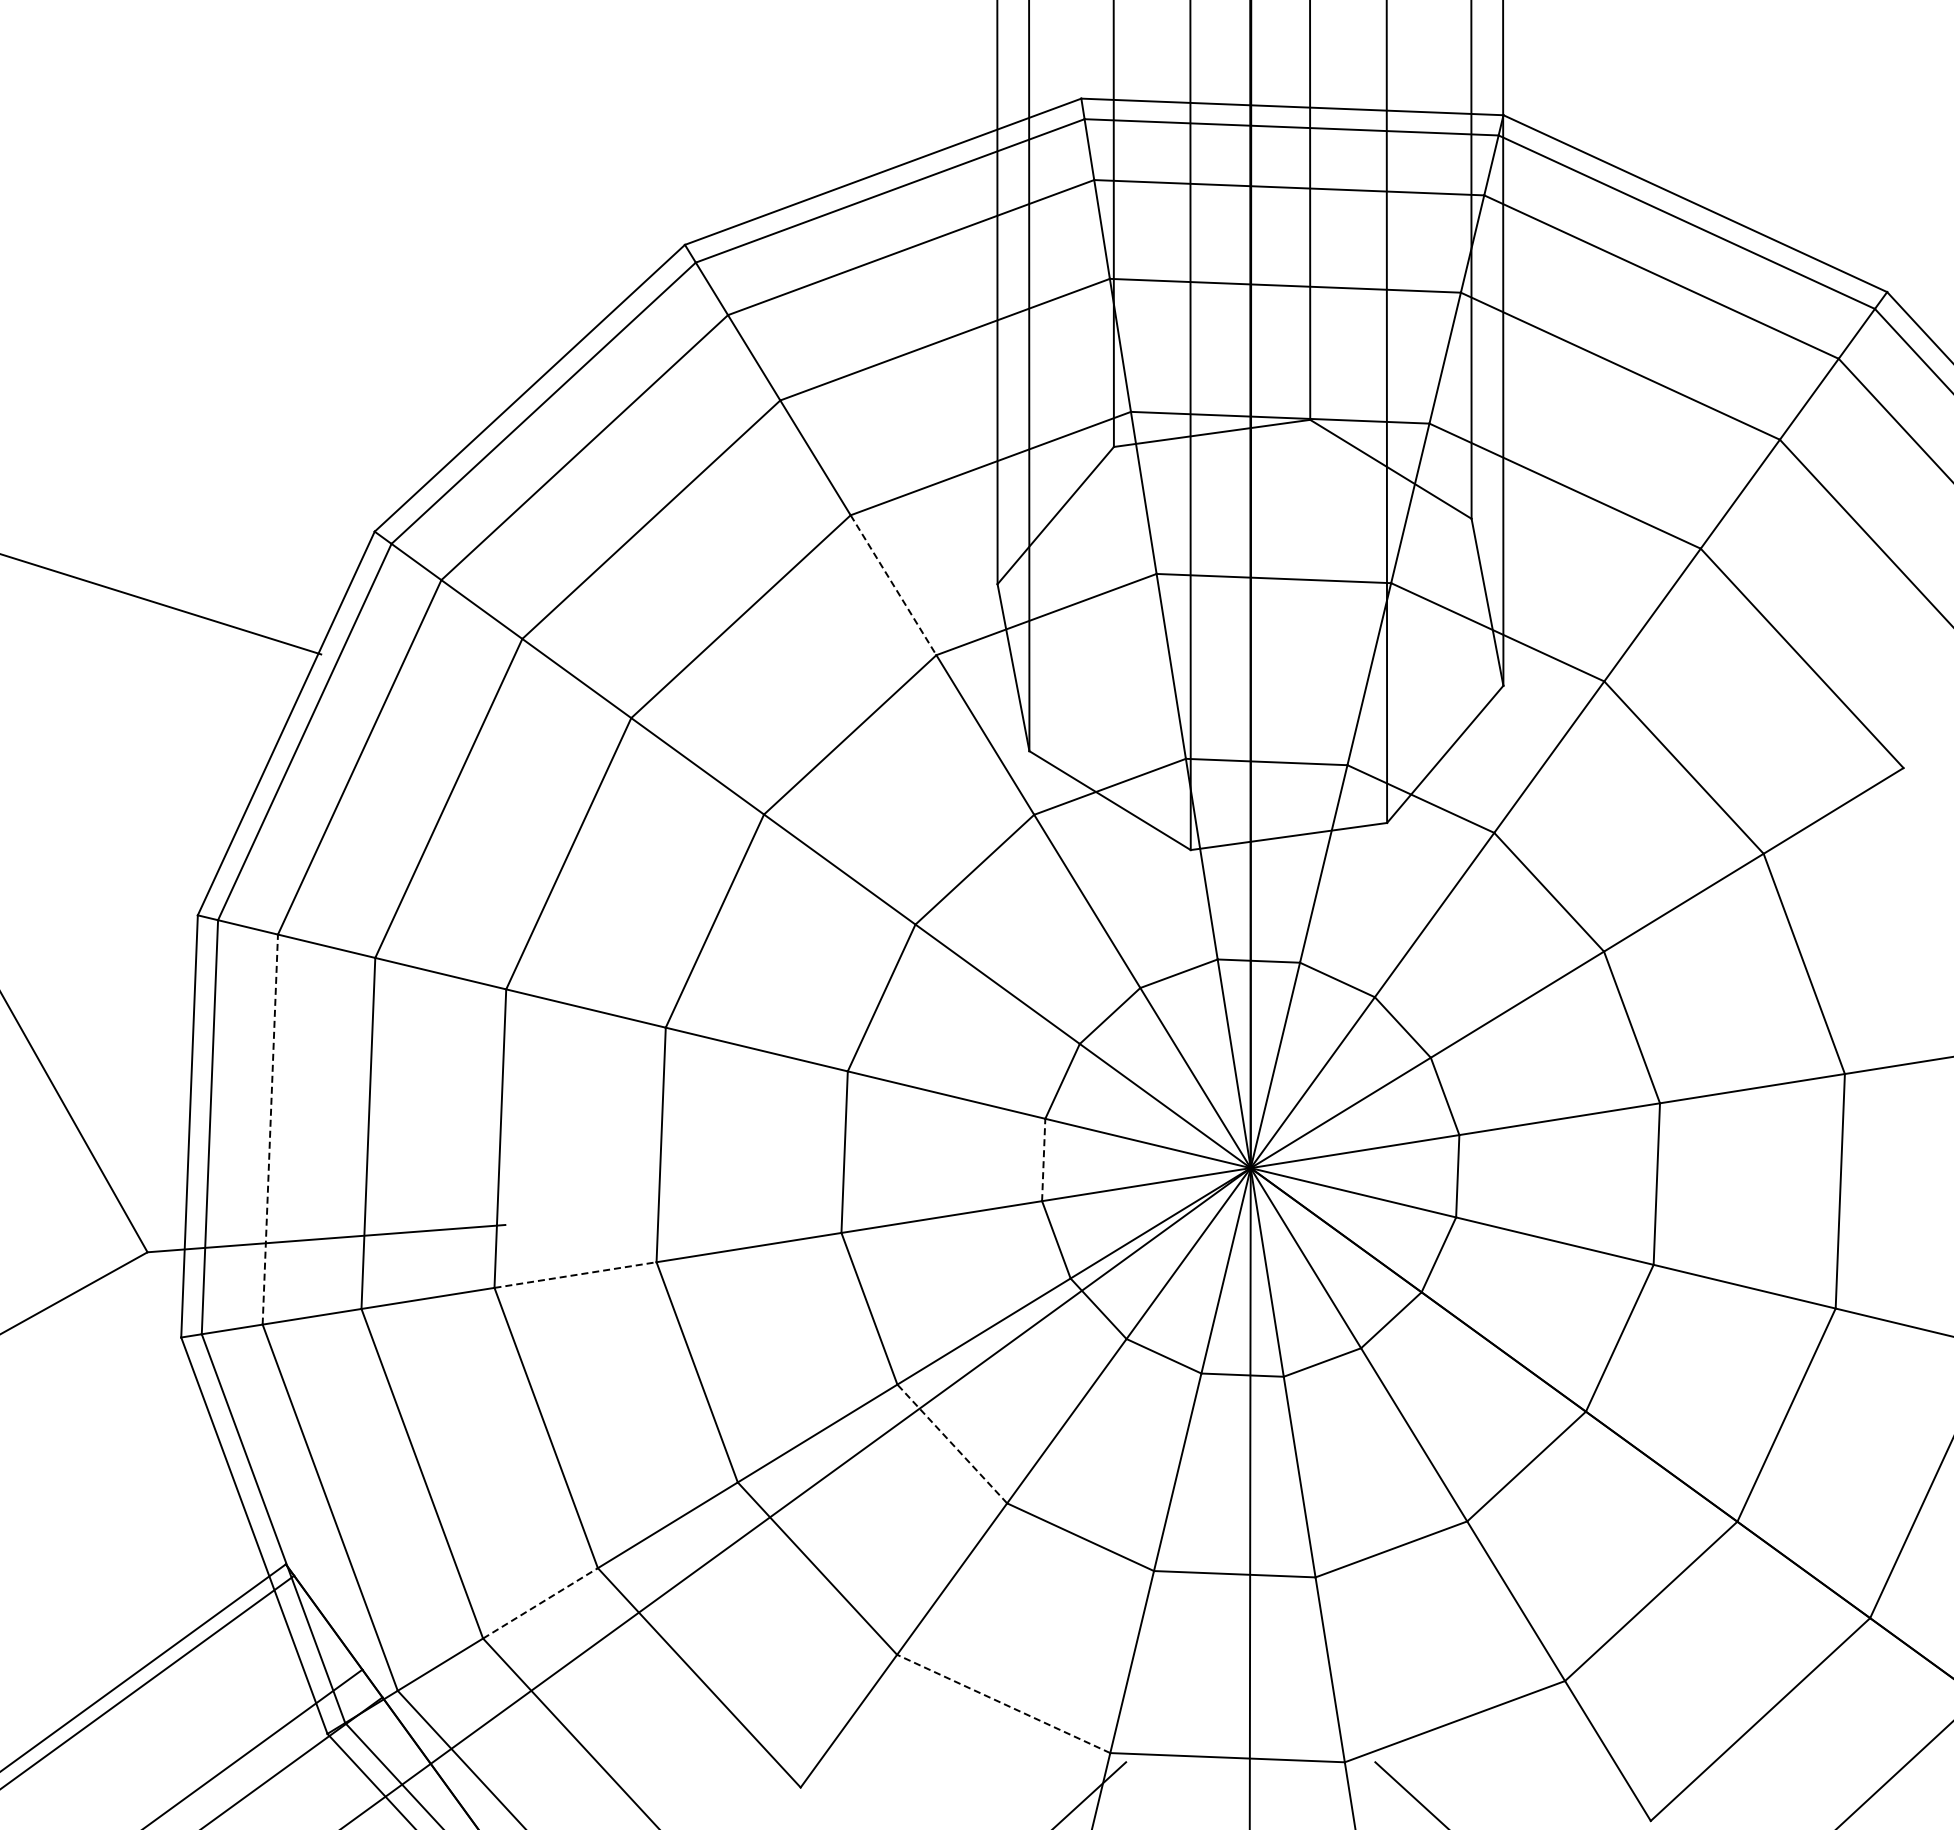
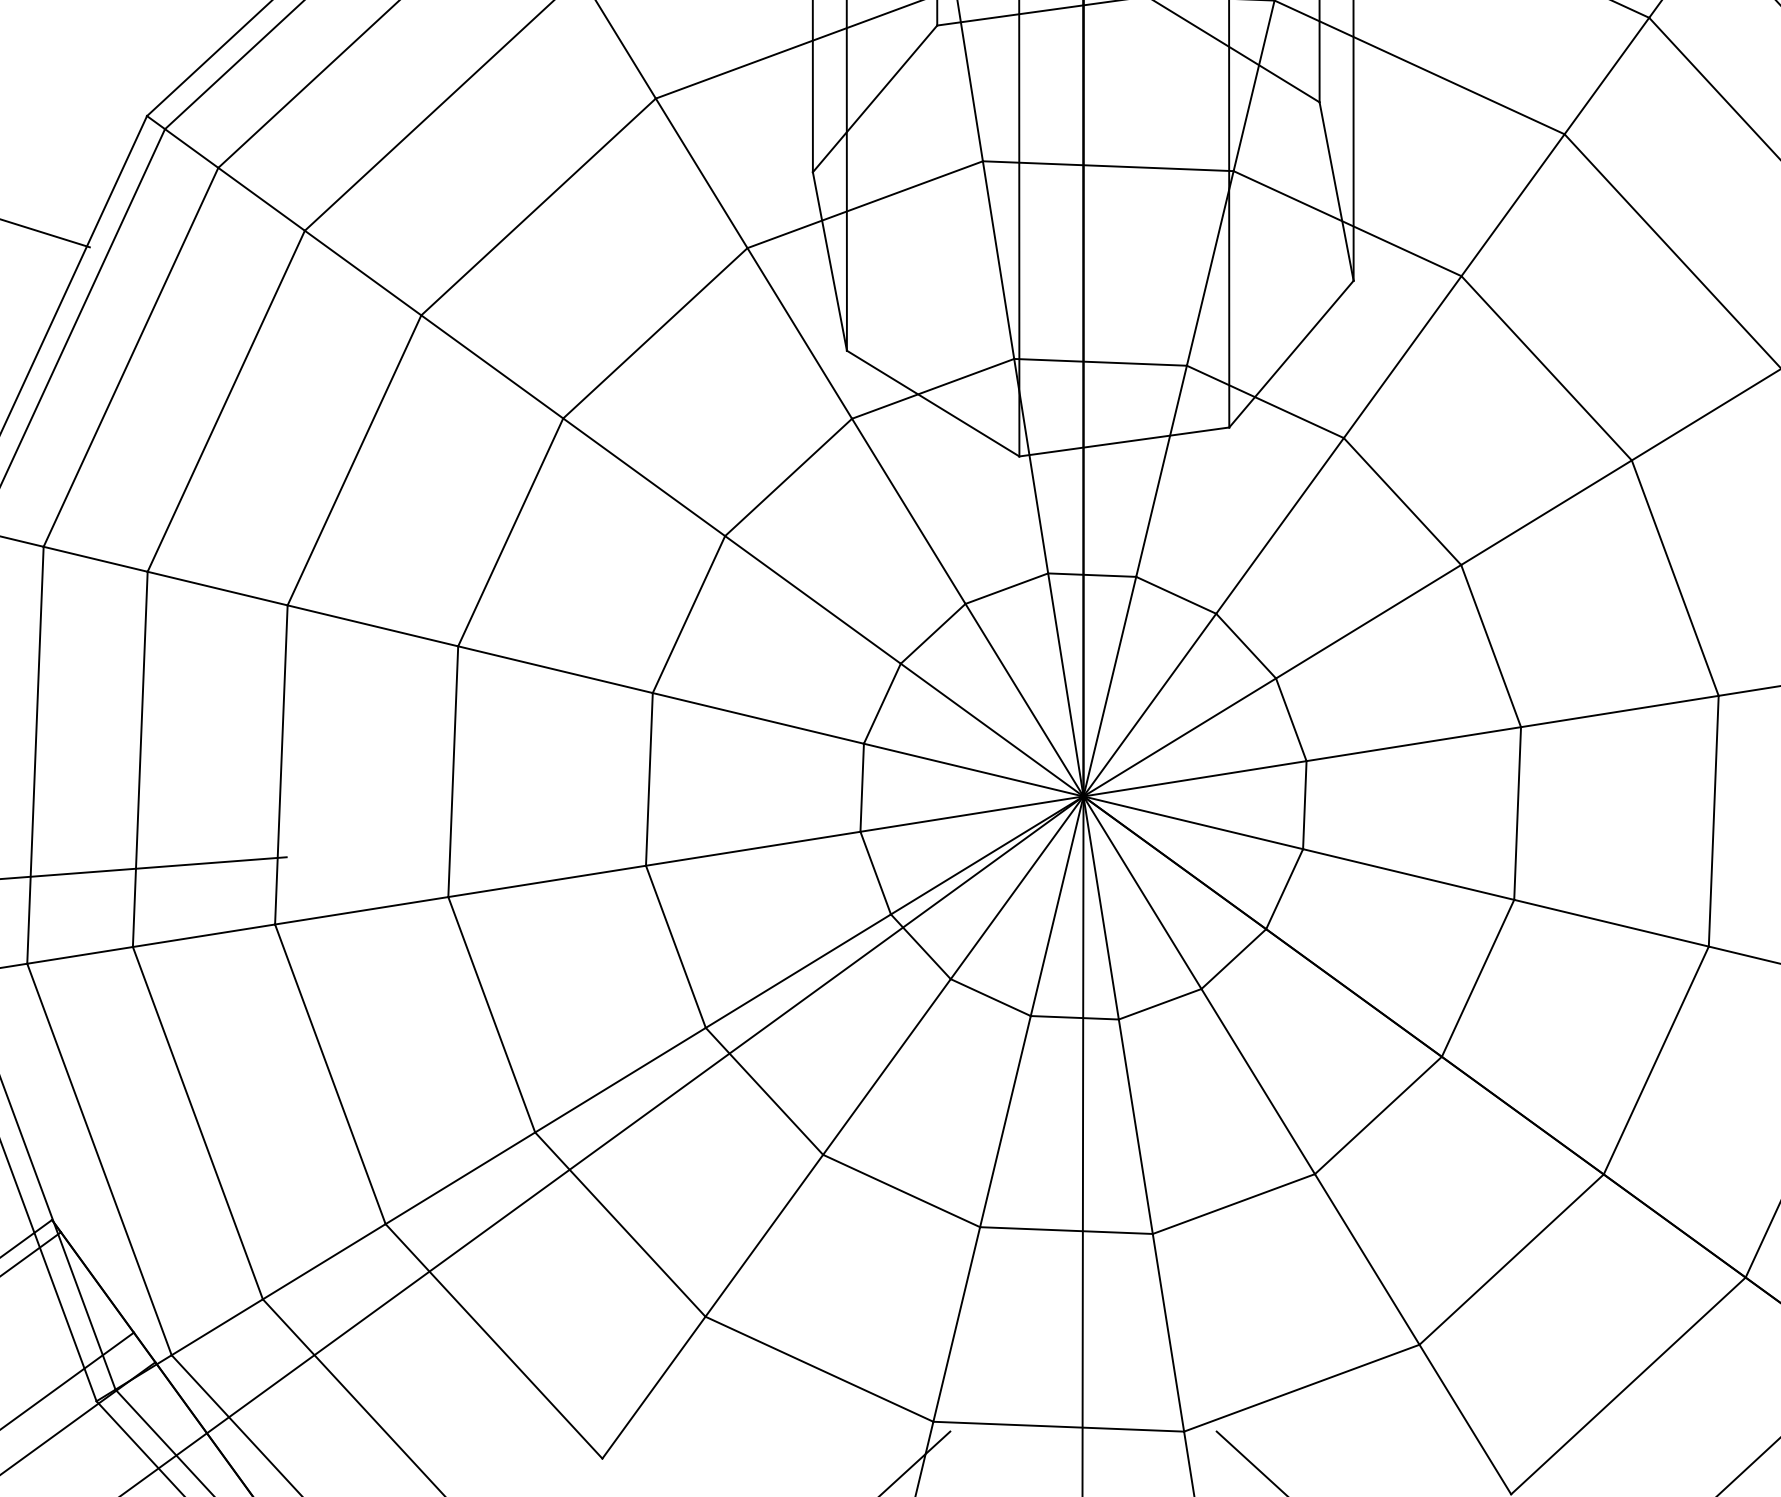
line: (893, 585) -> (701, 173), dashed -> solid
line: (270, 1129) -> (35, 755), dashed -> solid
line: (1043, 1159) -> (861, 787), dashed -> solid
line: (576, 1274) -> (362, 910), dashed -> solid
line: (952, 1444) -> (764, 1091), dashed -> solid
line: (540, 1603) -> (324, 1261), dashed -> solid
line: (1003, 1703) -> (819, 1368), dashed -> solid

